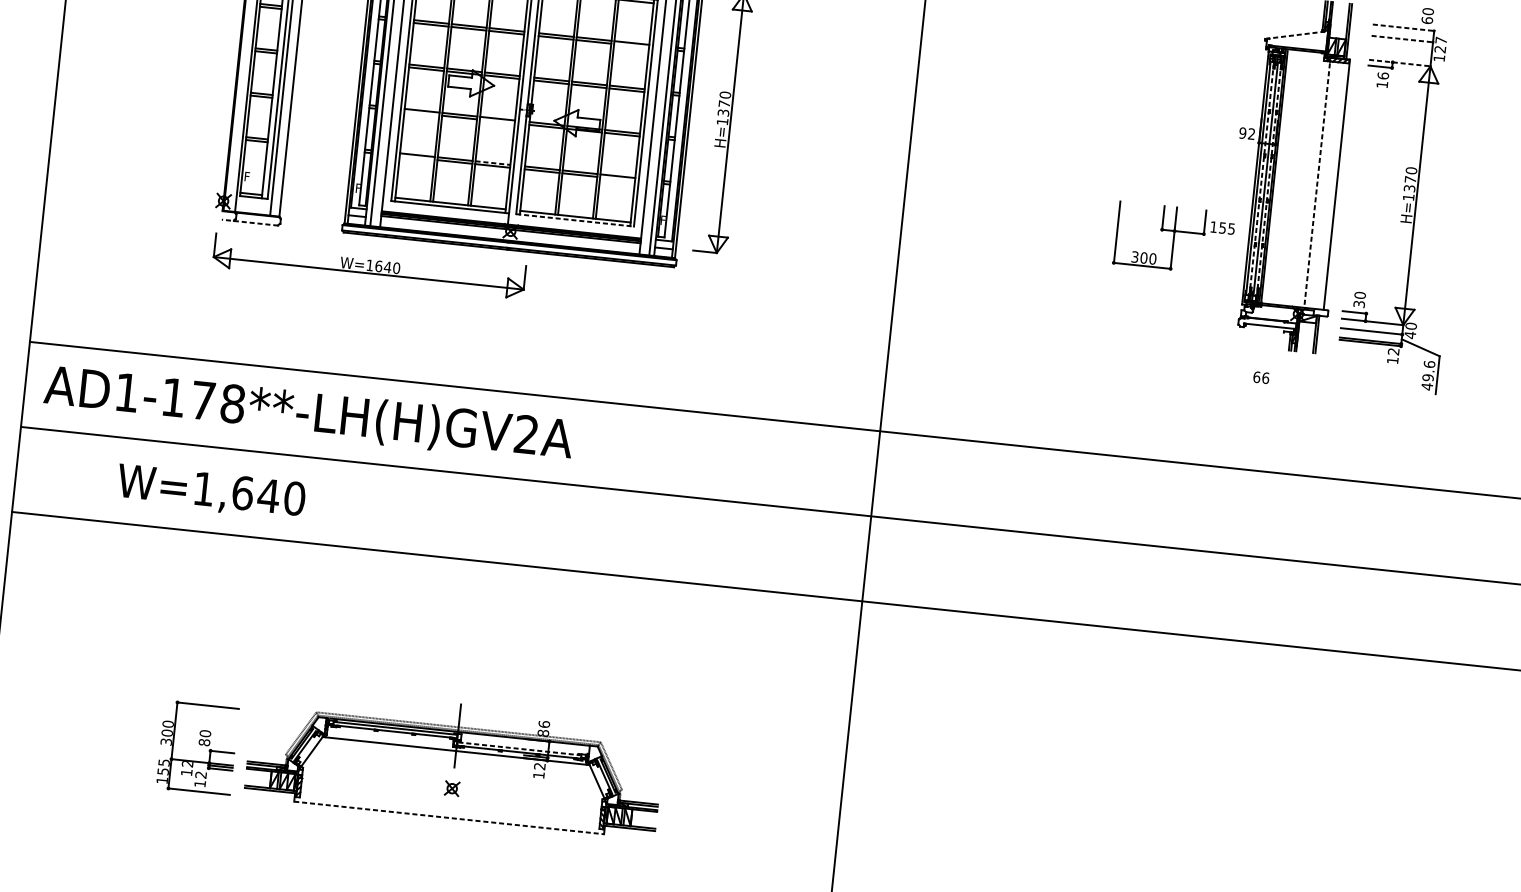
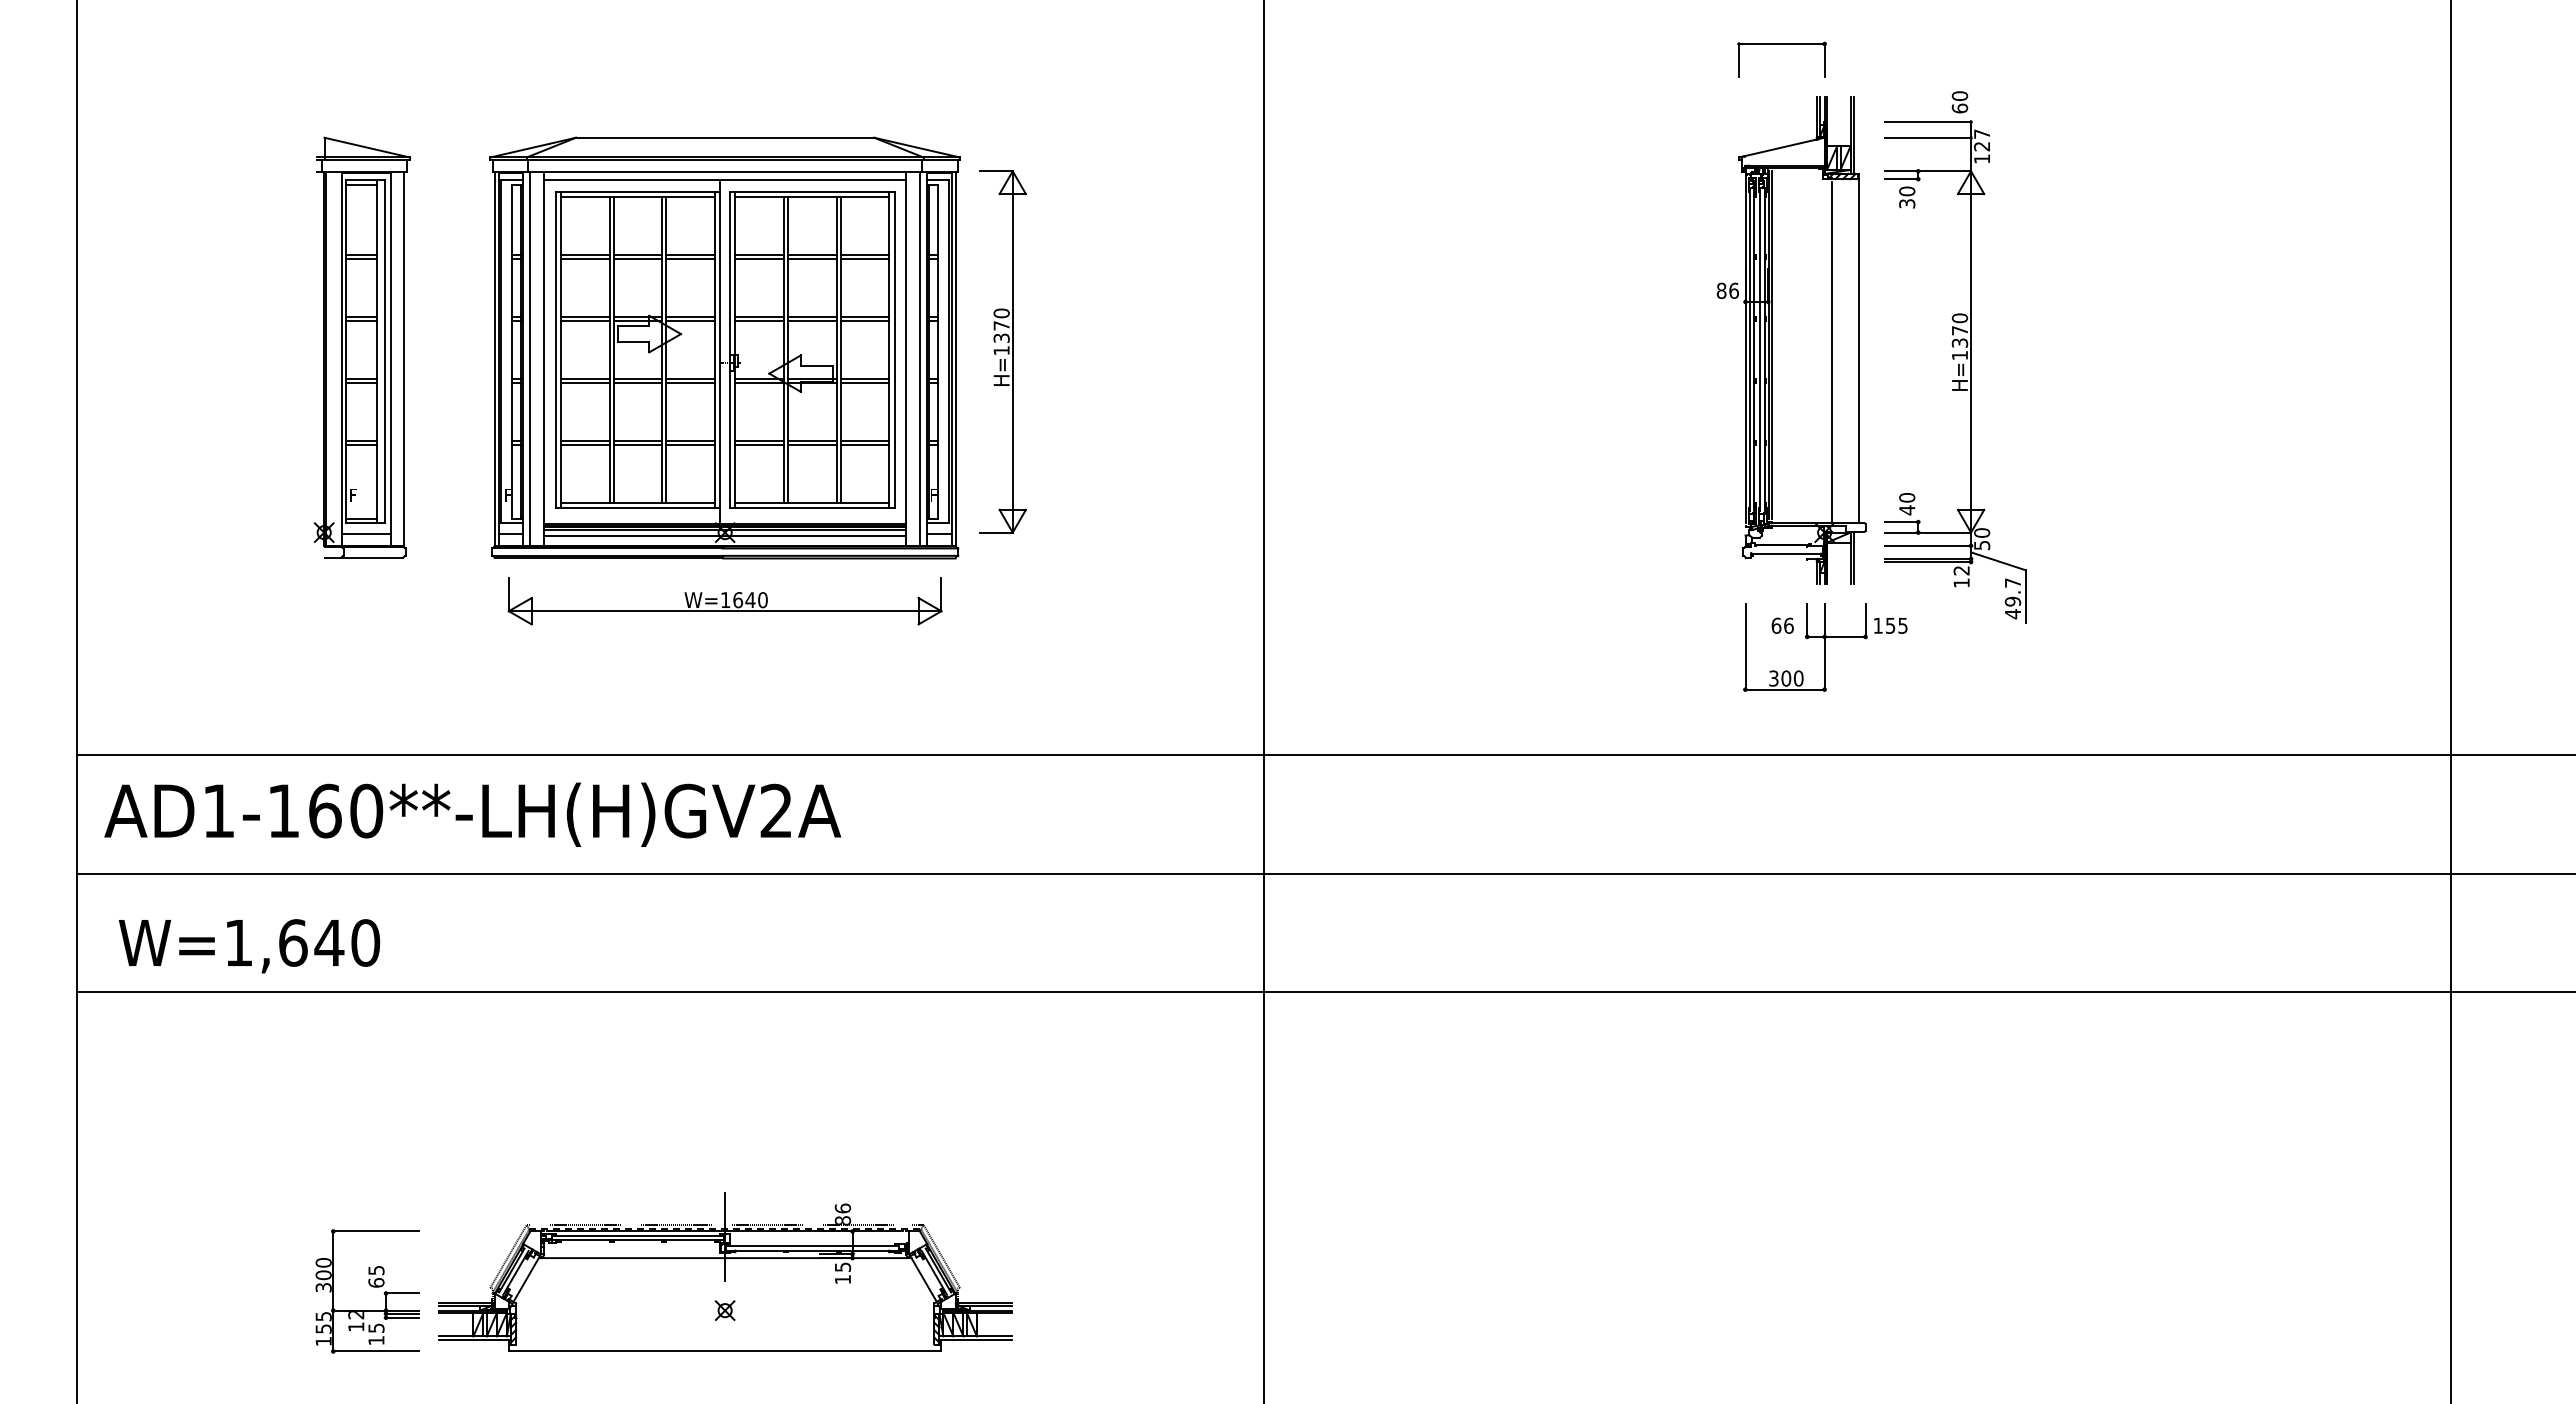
line: (1403, 27) -> (1928, 121), dashed -> solid
line: (1296, 35) -> (1781, 147), dashed -> solid
line: (1402, 38) -> (1928, 137), dashed -> solid
line: (631, 45) -> (864, 258), added
line: (1400, 63) -> (1928, 171), dashed -> solid
text: (1382, 80) -> (1907, 197), 16 -> 30
line: (421, 113) -> (584, 382), added
line: (497, 121) -> (690, 382), added
text: (1247, 133) -> (1727, 290), 92 -> 86
line: (416, 157) -> (584, 444), added
line: (493, 162) -> (691, 440), dashed -> solid
line: (617, 178) -> (864, 444), added
line: (1261, 178) -> (1754, 350), dashed -> solid
line: (1269, 179) -> (1764, 350), dashed -> solid
line: (1316, 185) -> (1831, 352), dashed -> solid
line: (253, 204) -> (365, 533), added
line: (575, 220) -> (812, 508), dashed -> solid
line: (249, 222) -> (363, 558), dashed -> solid
line: (510, 233) -> (725, 535), added
part: (1174, 238) -> (1825, 647), moved
part: (369, 266) -> (724, 601), moved
text: (1359, 304) -> (1907, 510), 30 -> 40
text: (1410, 335) -> (1982, 545), 40 -> 50
text: (1429, 364) -> (2012, 582), 49.6 -> 49.7
text: (218, 401) -> (346, 810), AD1-178**-LH(H)GV2A -> AD1-160**-LH(H)GV2A
text: (211, 492) -> (249, 946), moved
text: (205, 737) -> (376, 1276), 80 -> 65
line: (519, 748) -> (812, 1245), dashed -> solid
text: (539, 765) -> (842, 1266), 12 -> 15
text: (201, 774) -> (376, 1327), 12 -> 15
line: (449, 817) -> (725, 1351), dashed -> solid

